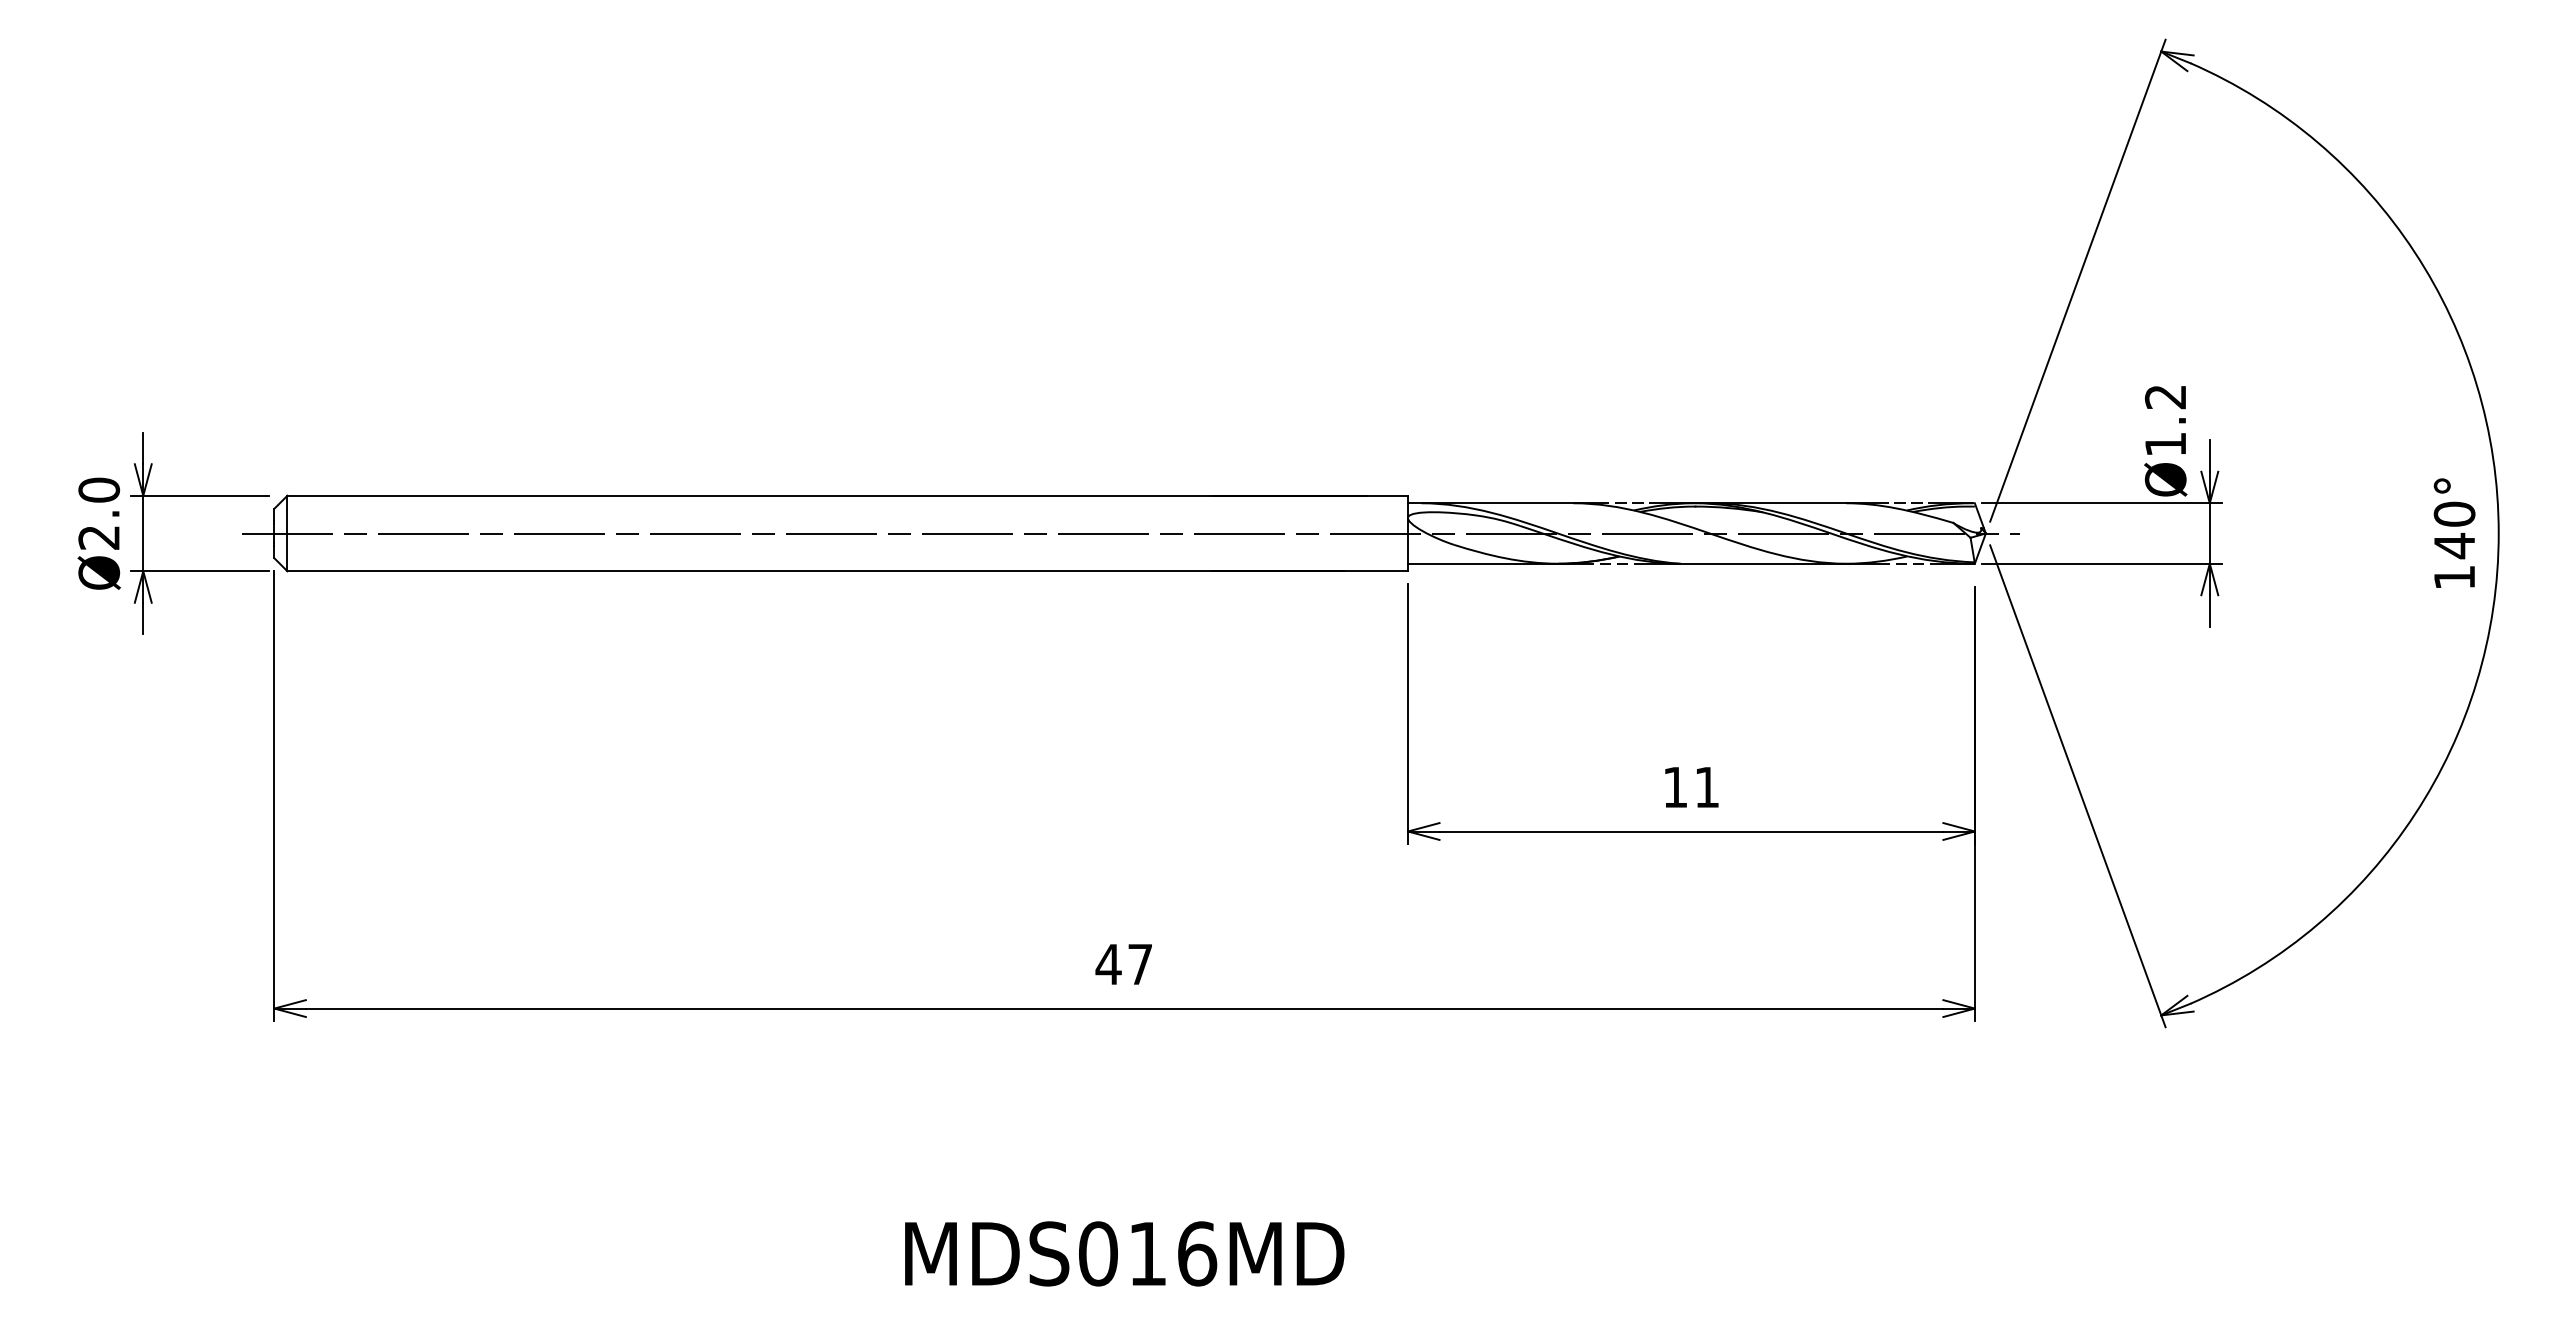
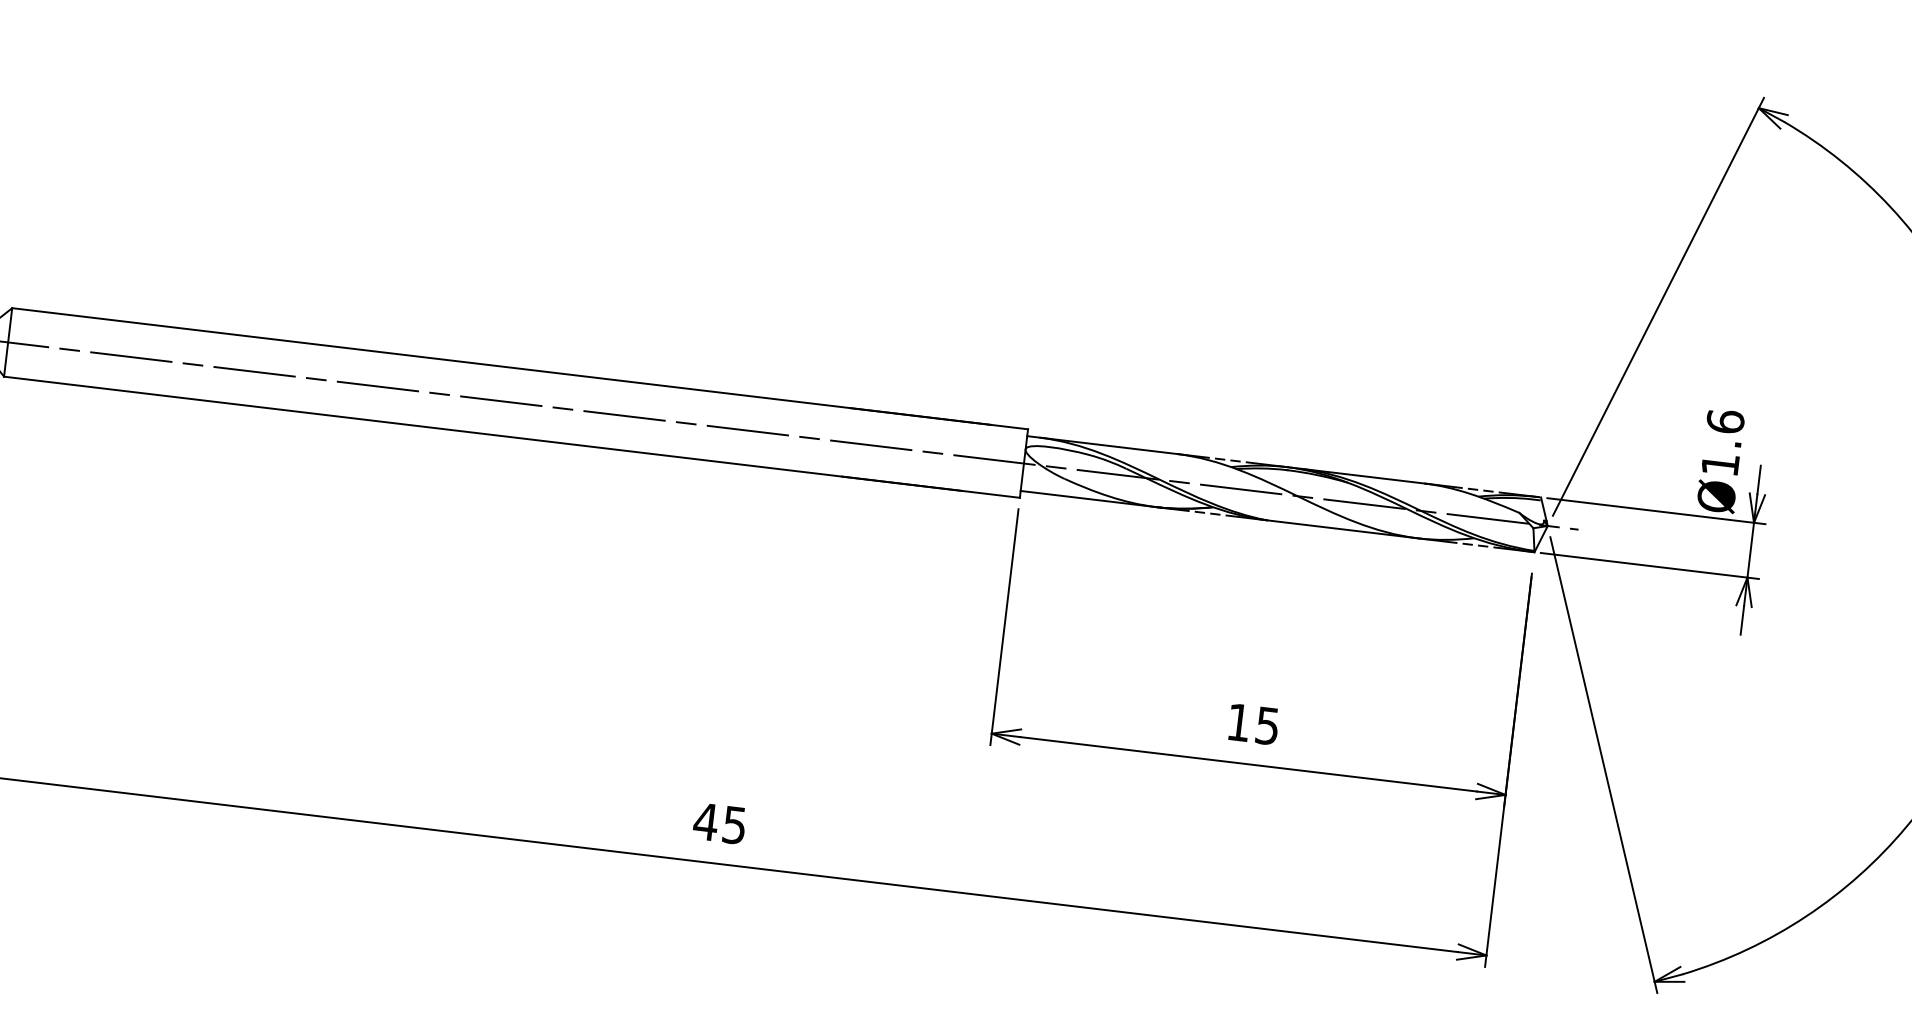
text: (2165, 396) -> (1725, 421), Ø1.2 -> Ø1.6
text: (1706, 787) -> (1267, 726), 11 -> 15
text: (1139, 964) -> (733, 825), 47 -> 45

